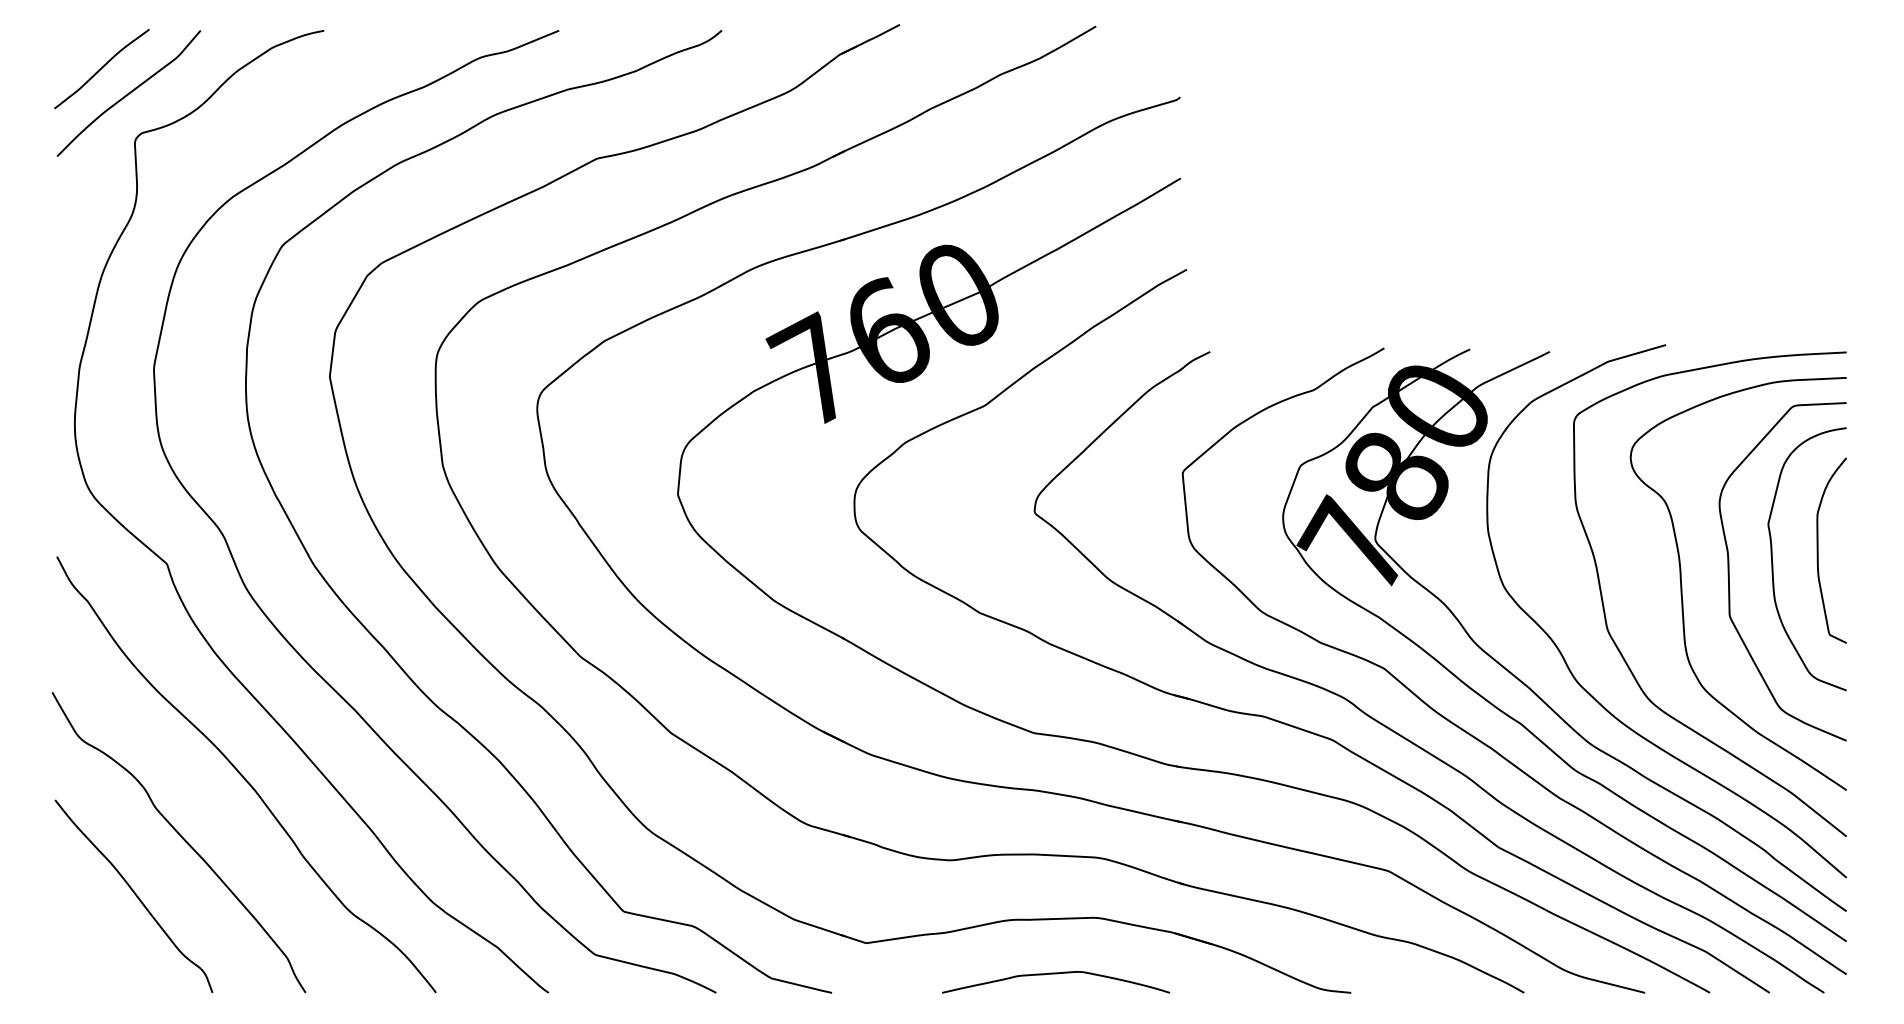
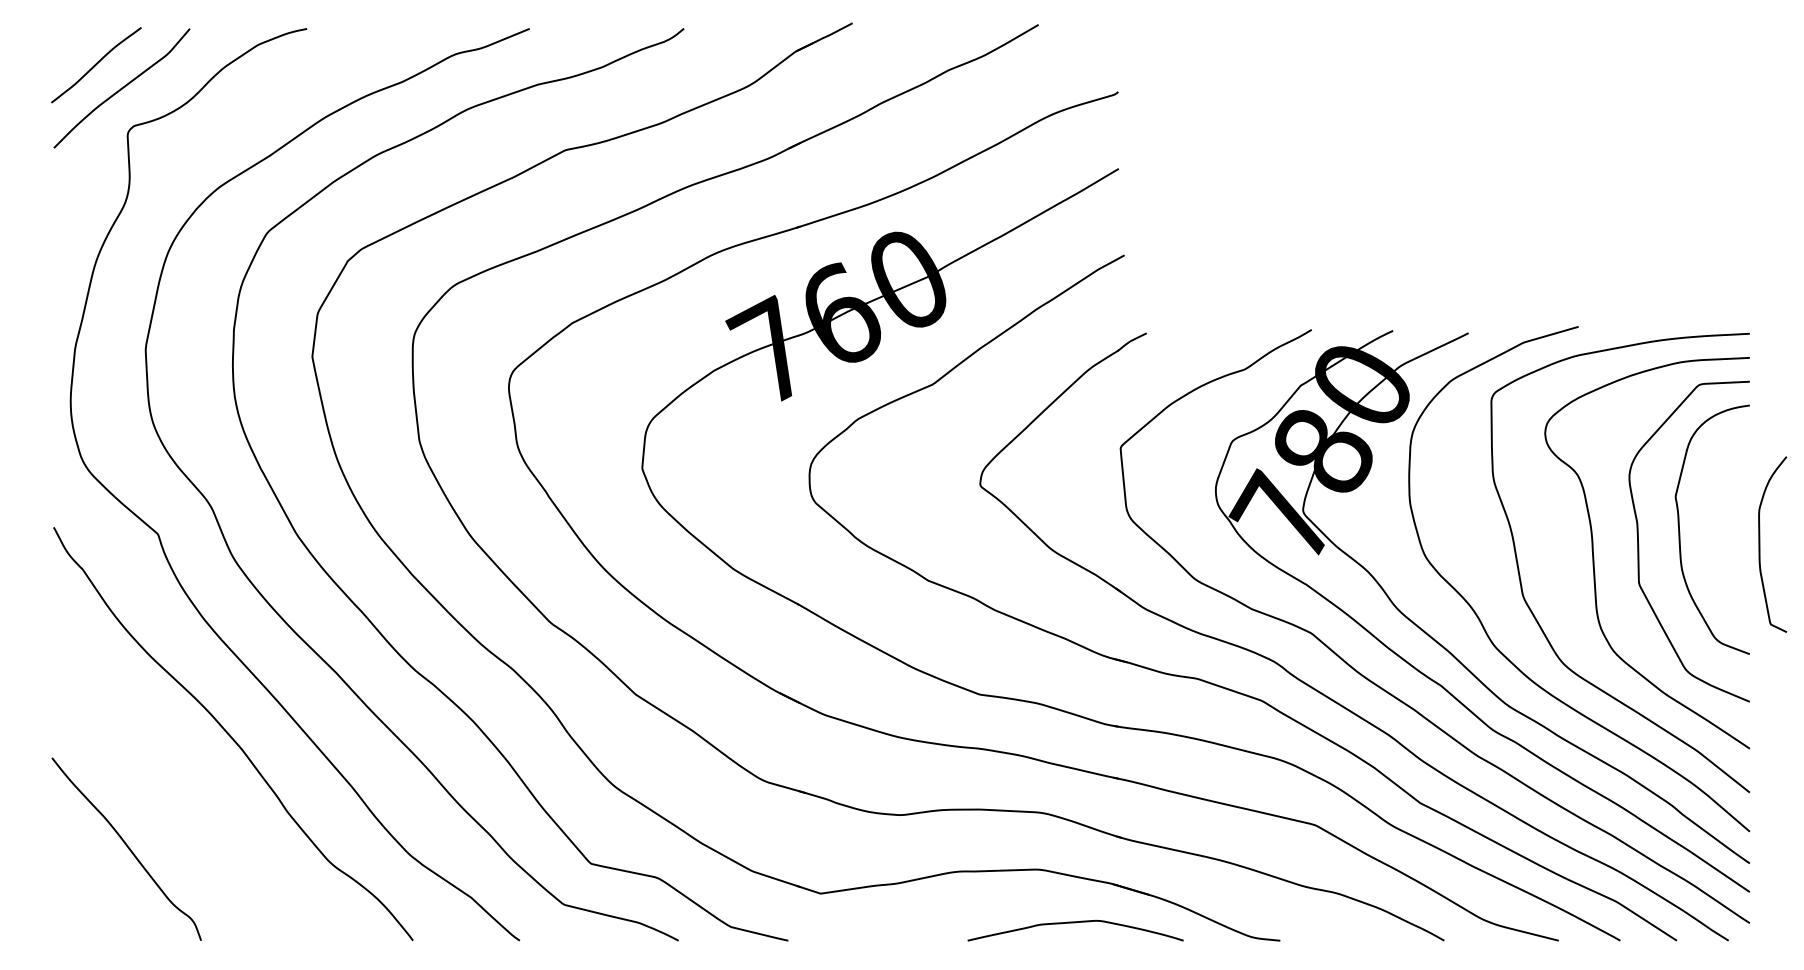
curve: (1818, 550) -> (1760, 544), moved
curve: (181, 837) -> (171, 793), removed
curve: (1055, 974) -> (1075, 923), moved

